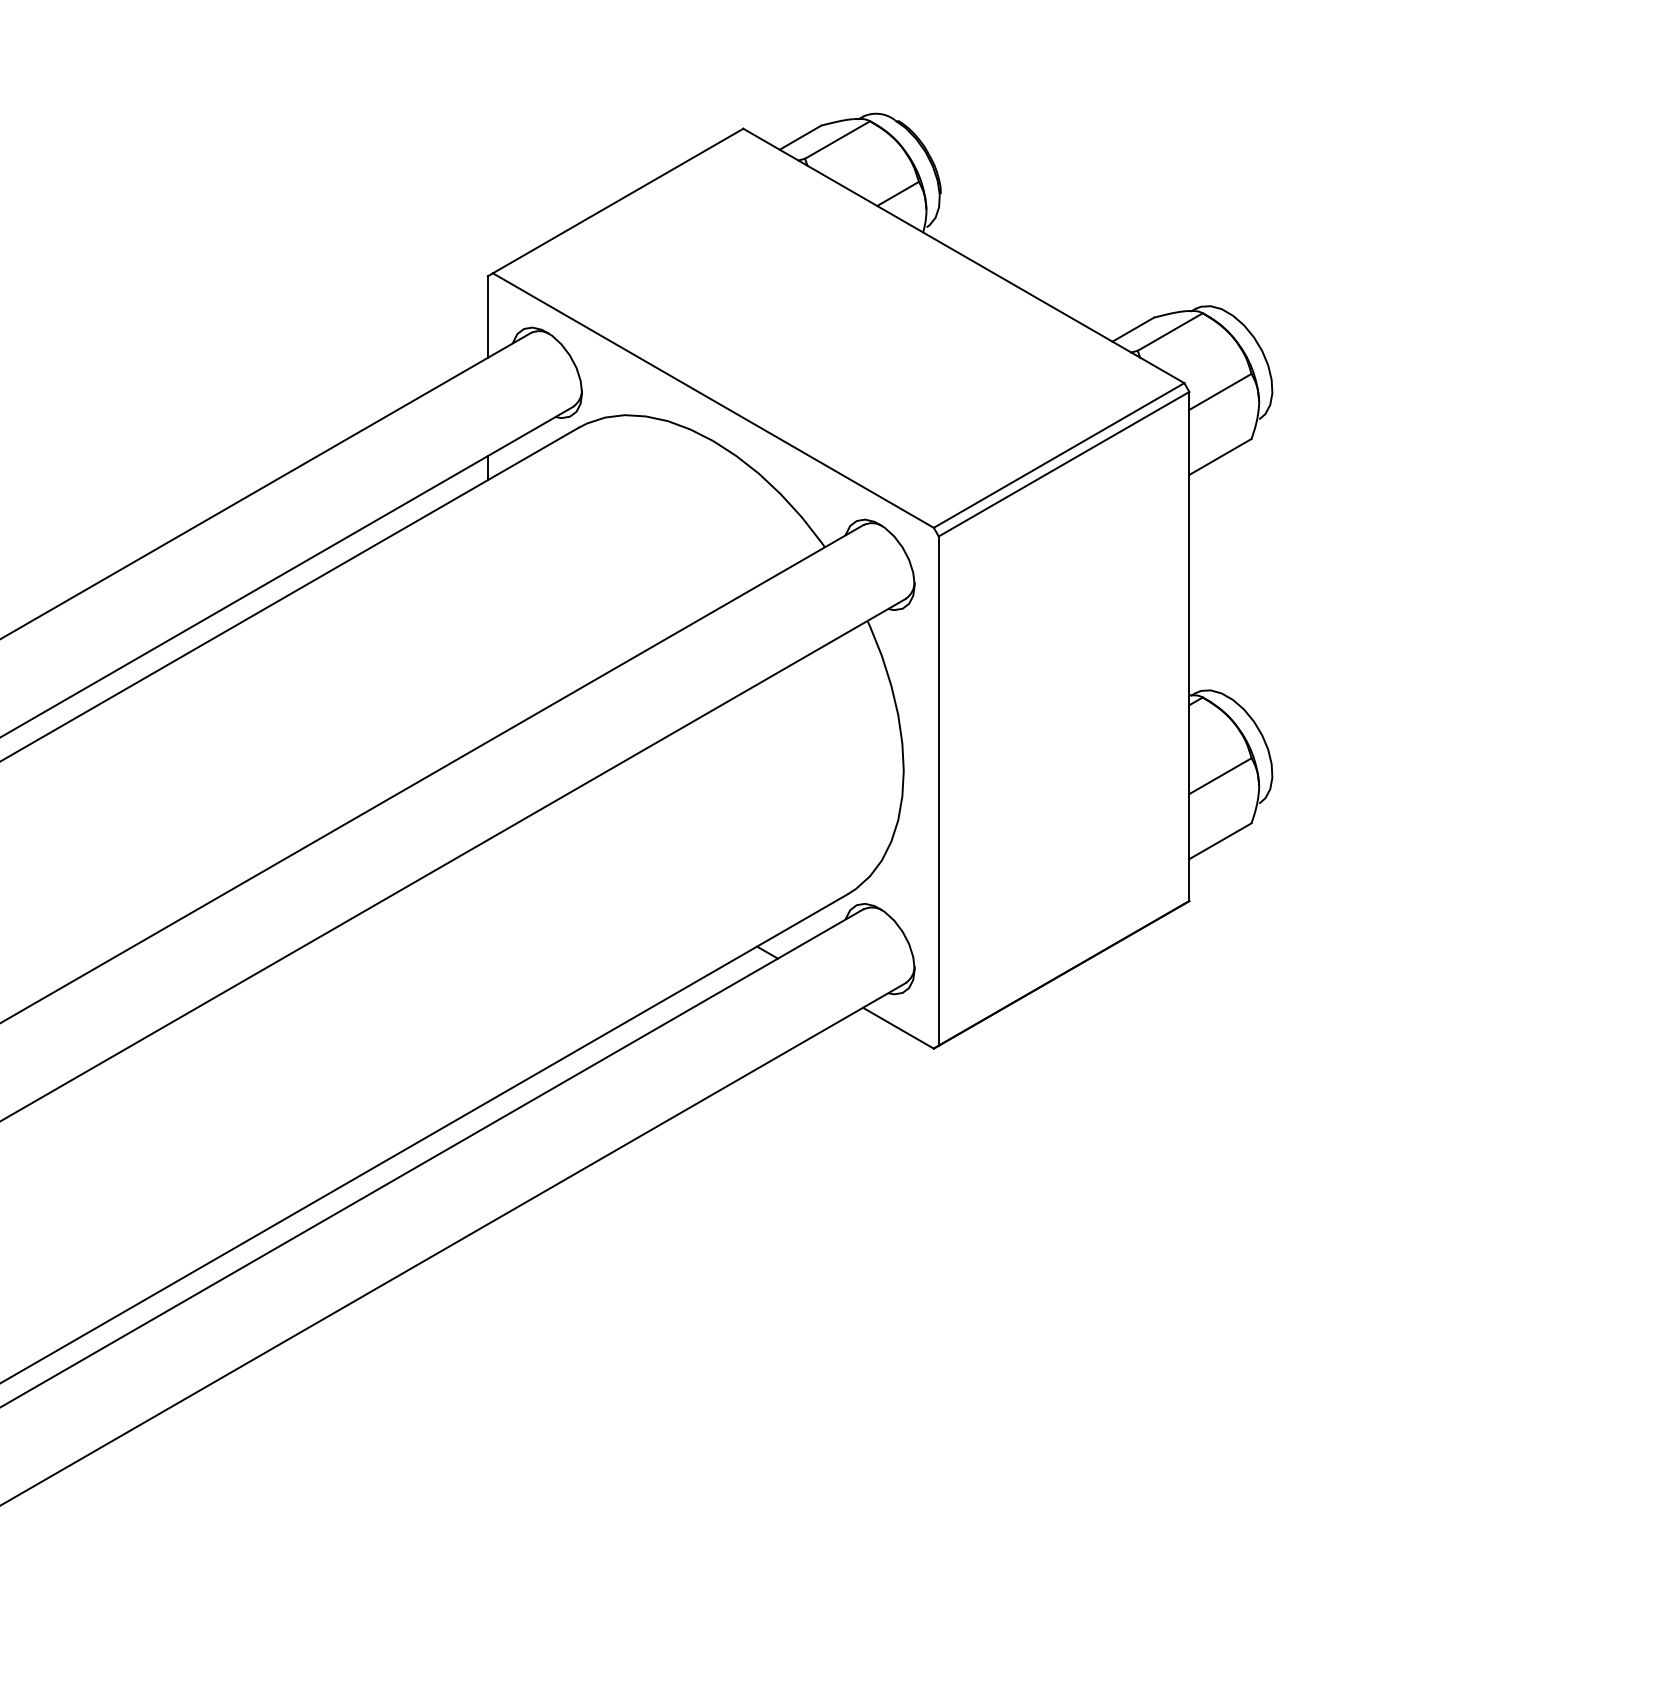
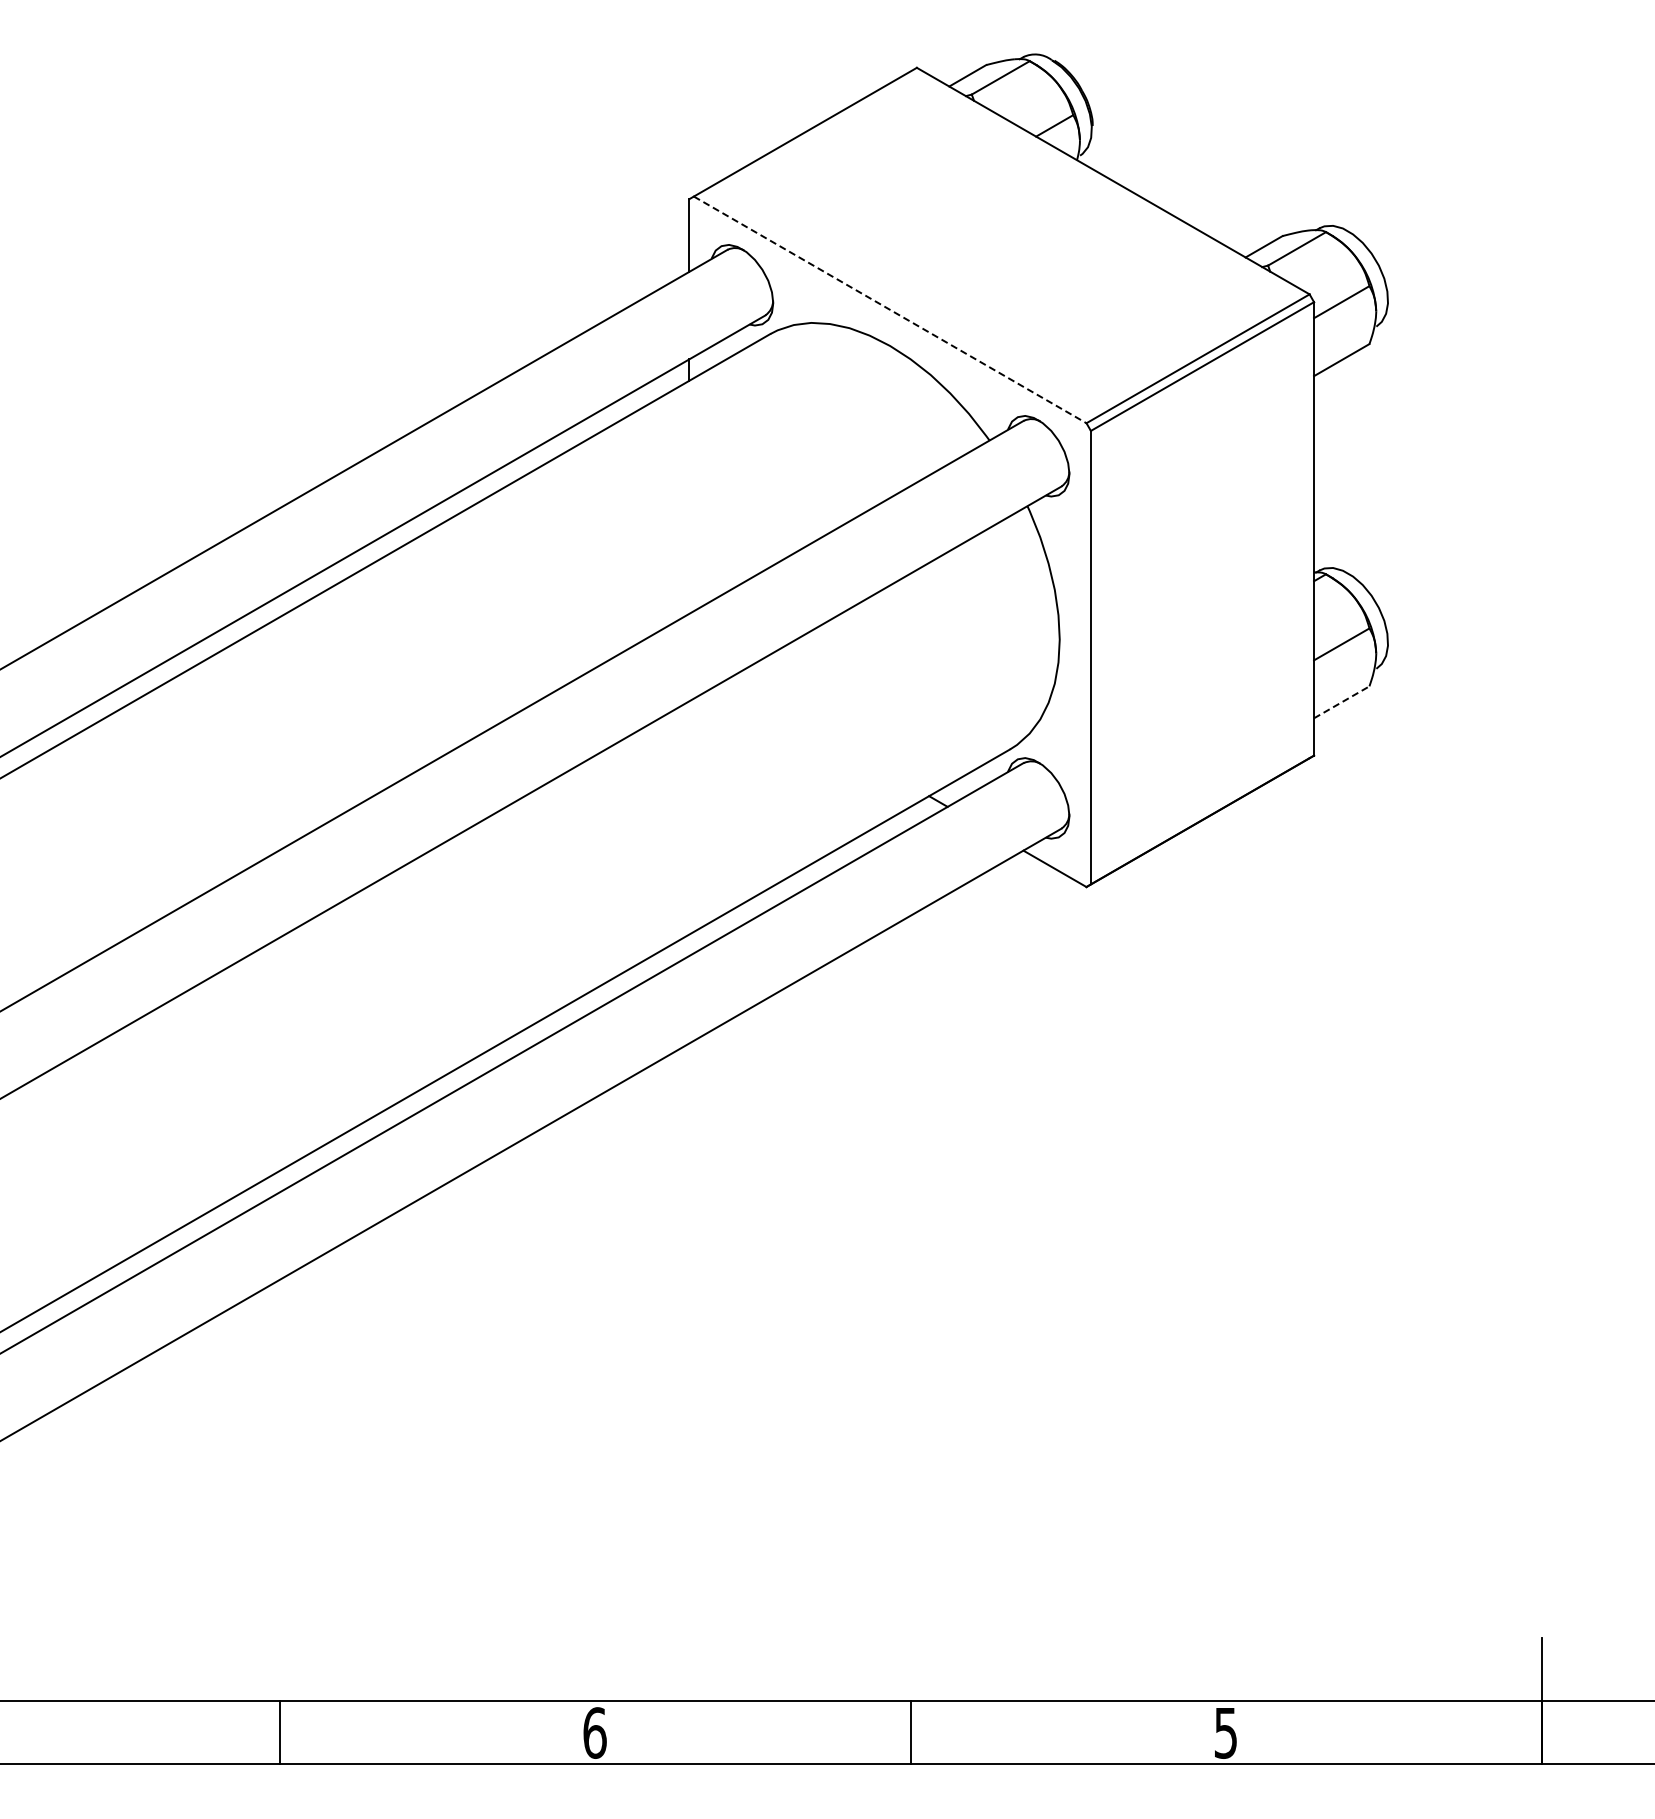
line: (713, 400) -> (890, 309), solid -> dashed
line: (1220, 841) -> (1341, 702), solid -> dashed

